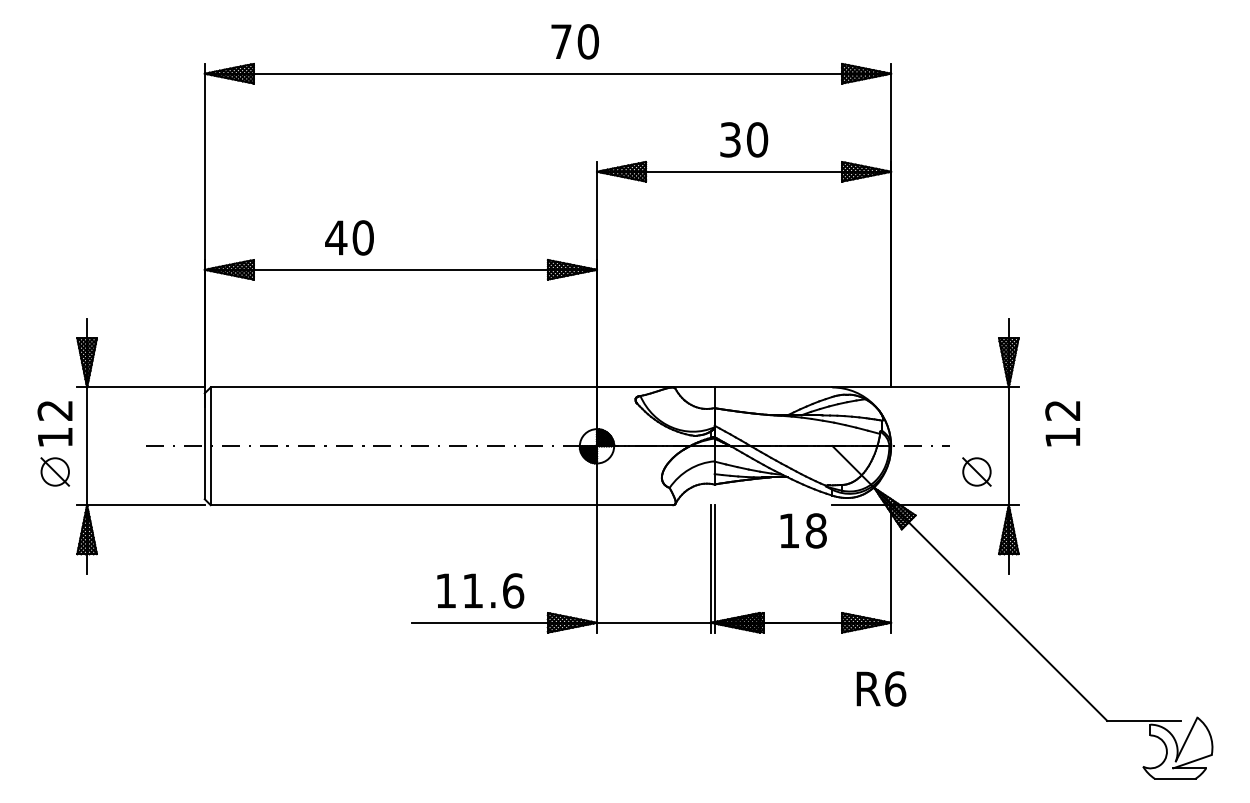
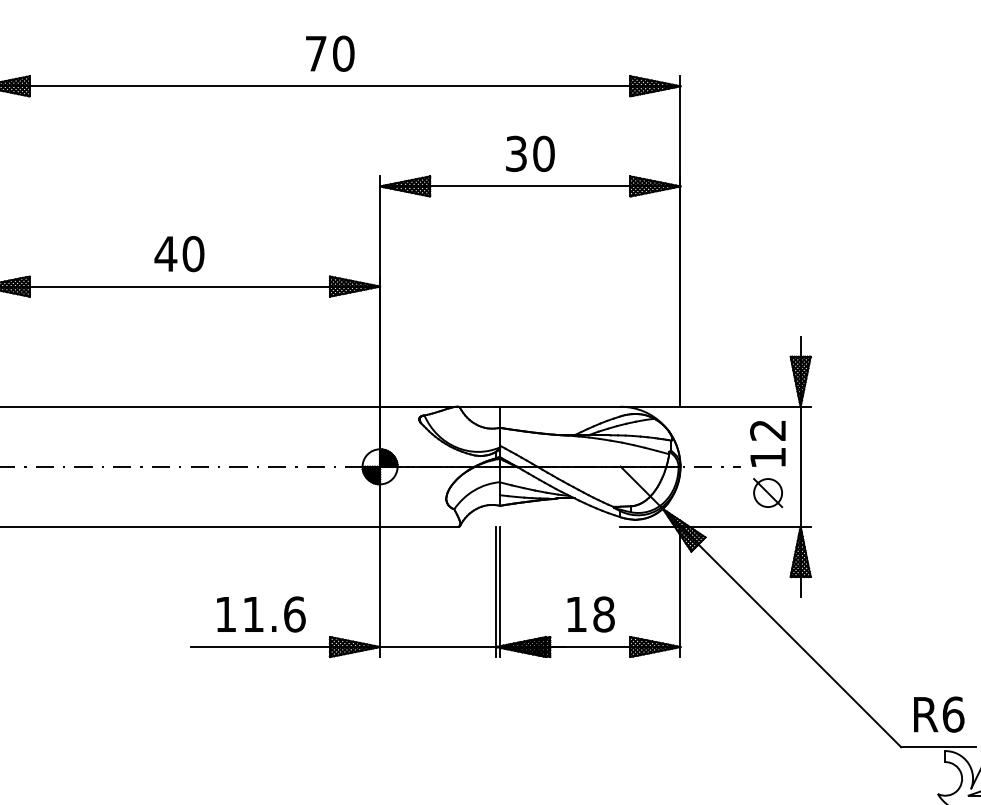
text: (574, 41) -> (329, 53), moved
text: (349, 237) -> (179, 253), moved
text: (1062, 423) -> (767, 443), moved
text: (803, 530) -> (590, 614), moved
text: (881, 688) -> (939, 714), moved

